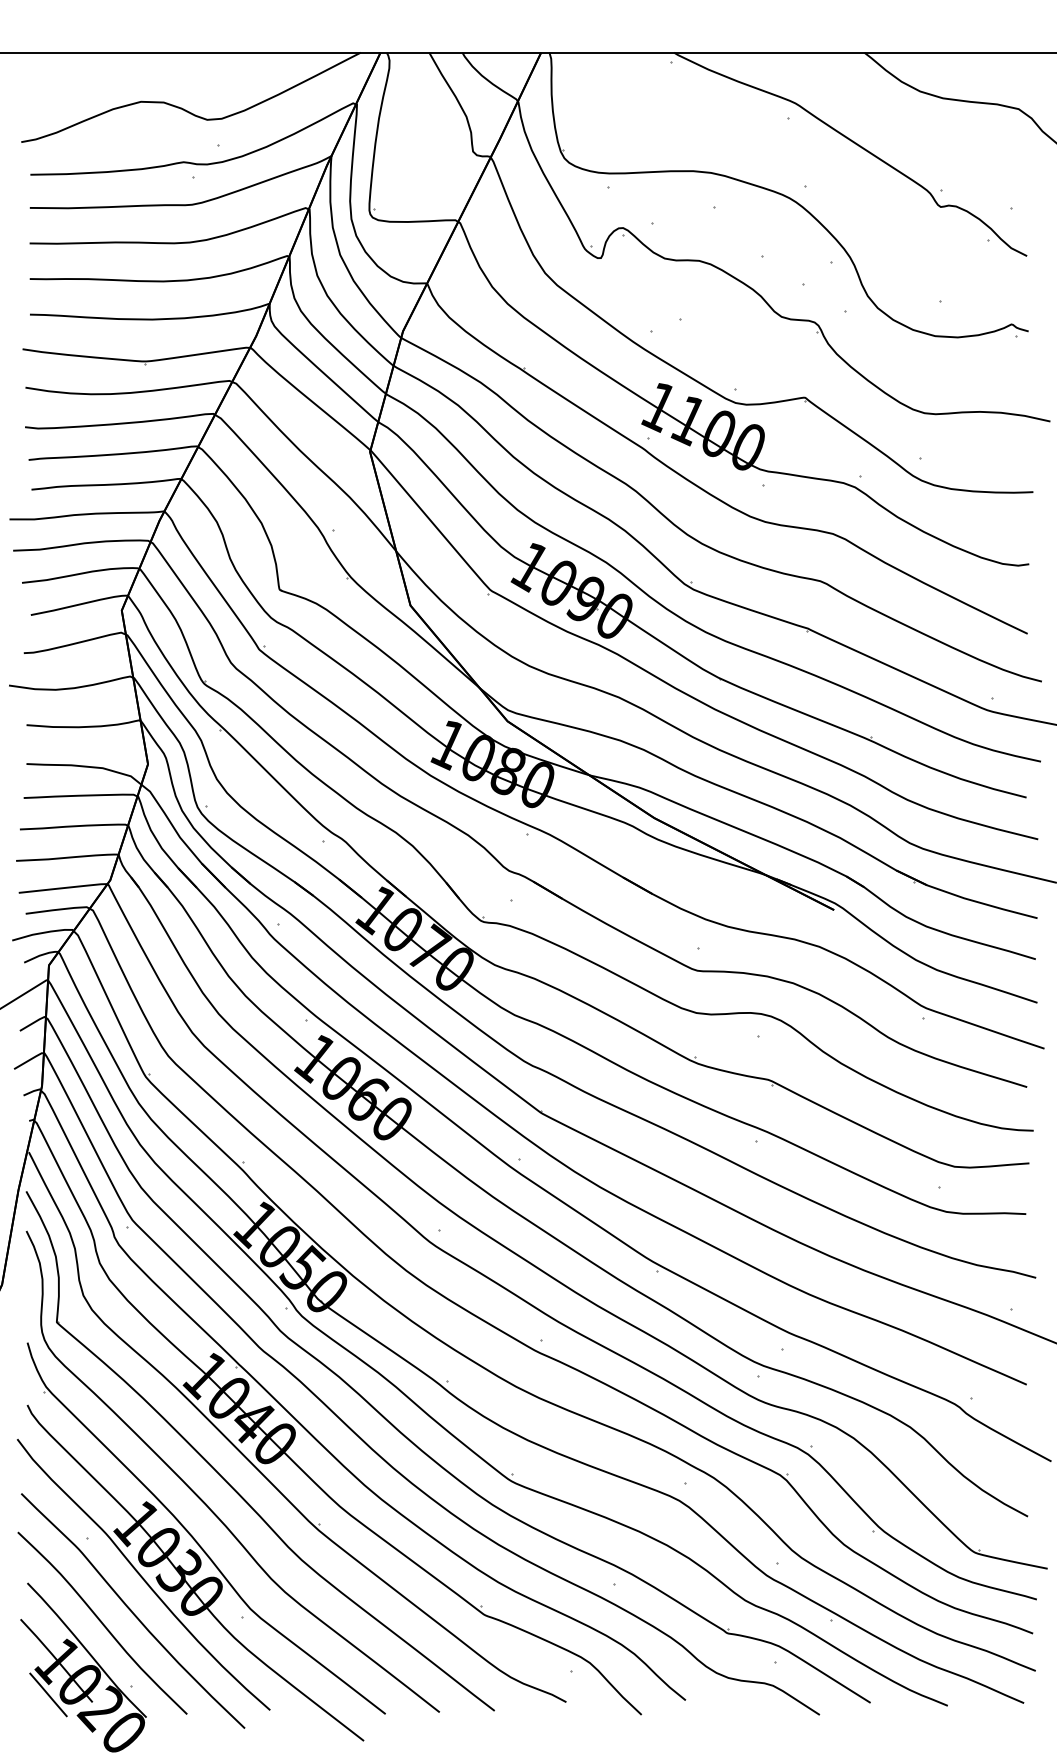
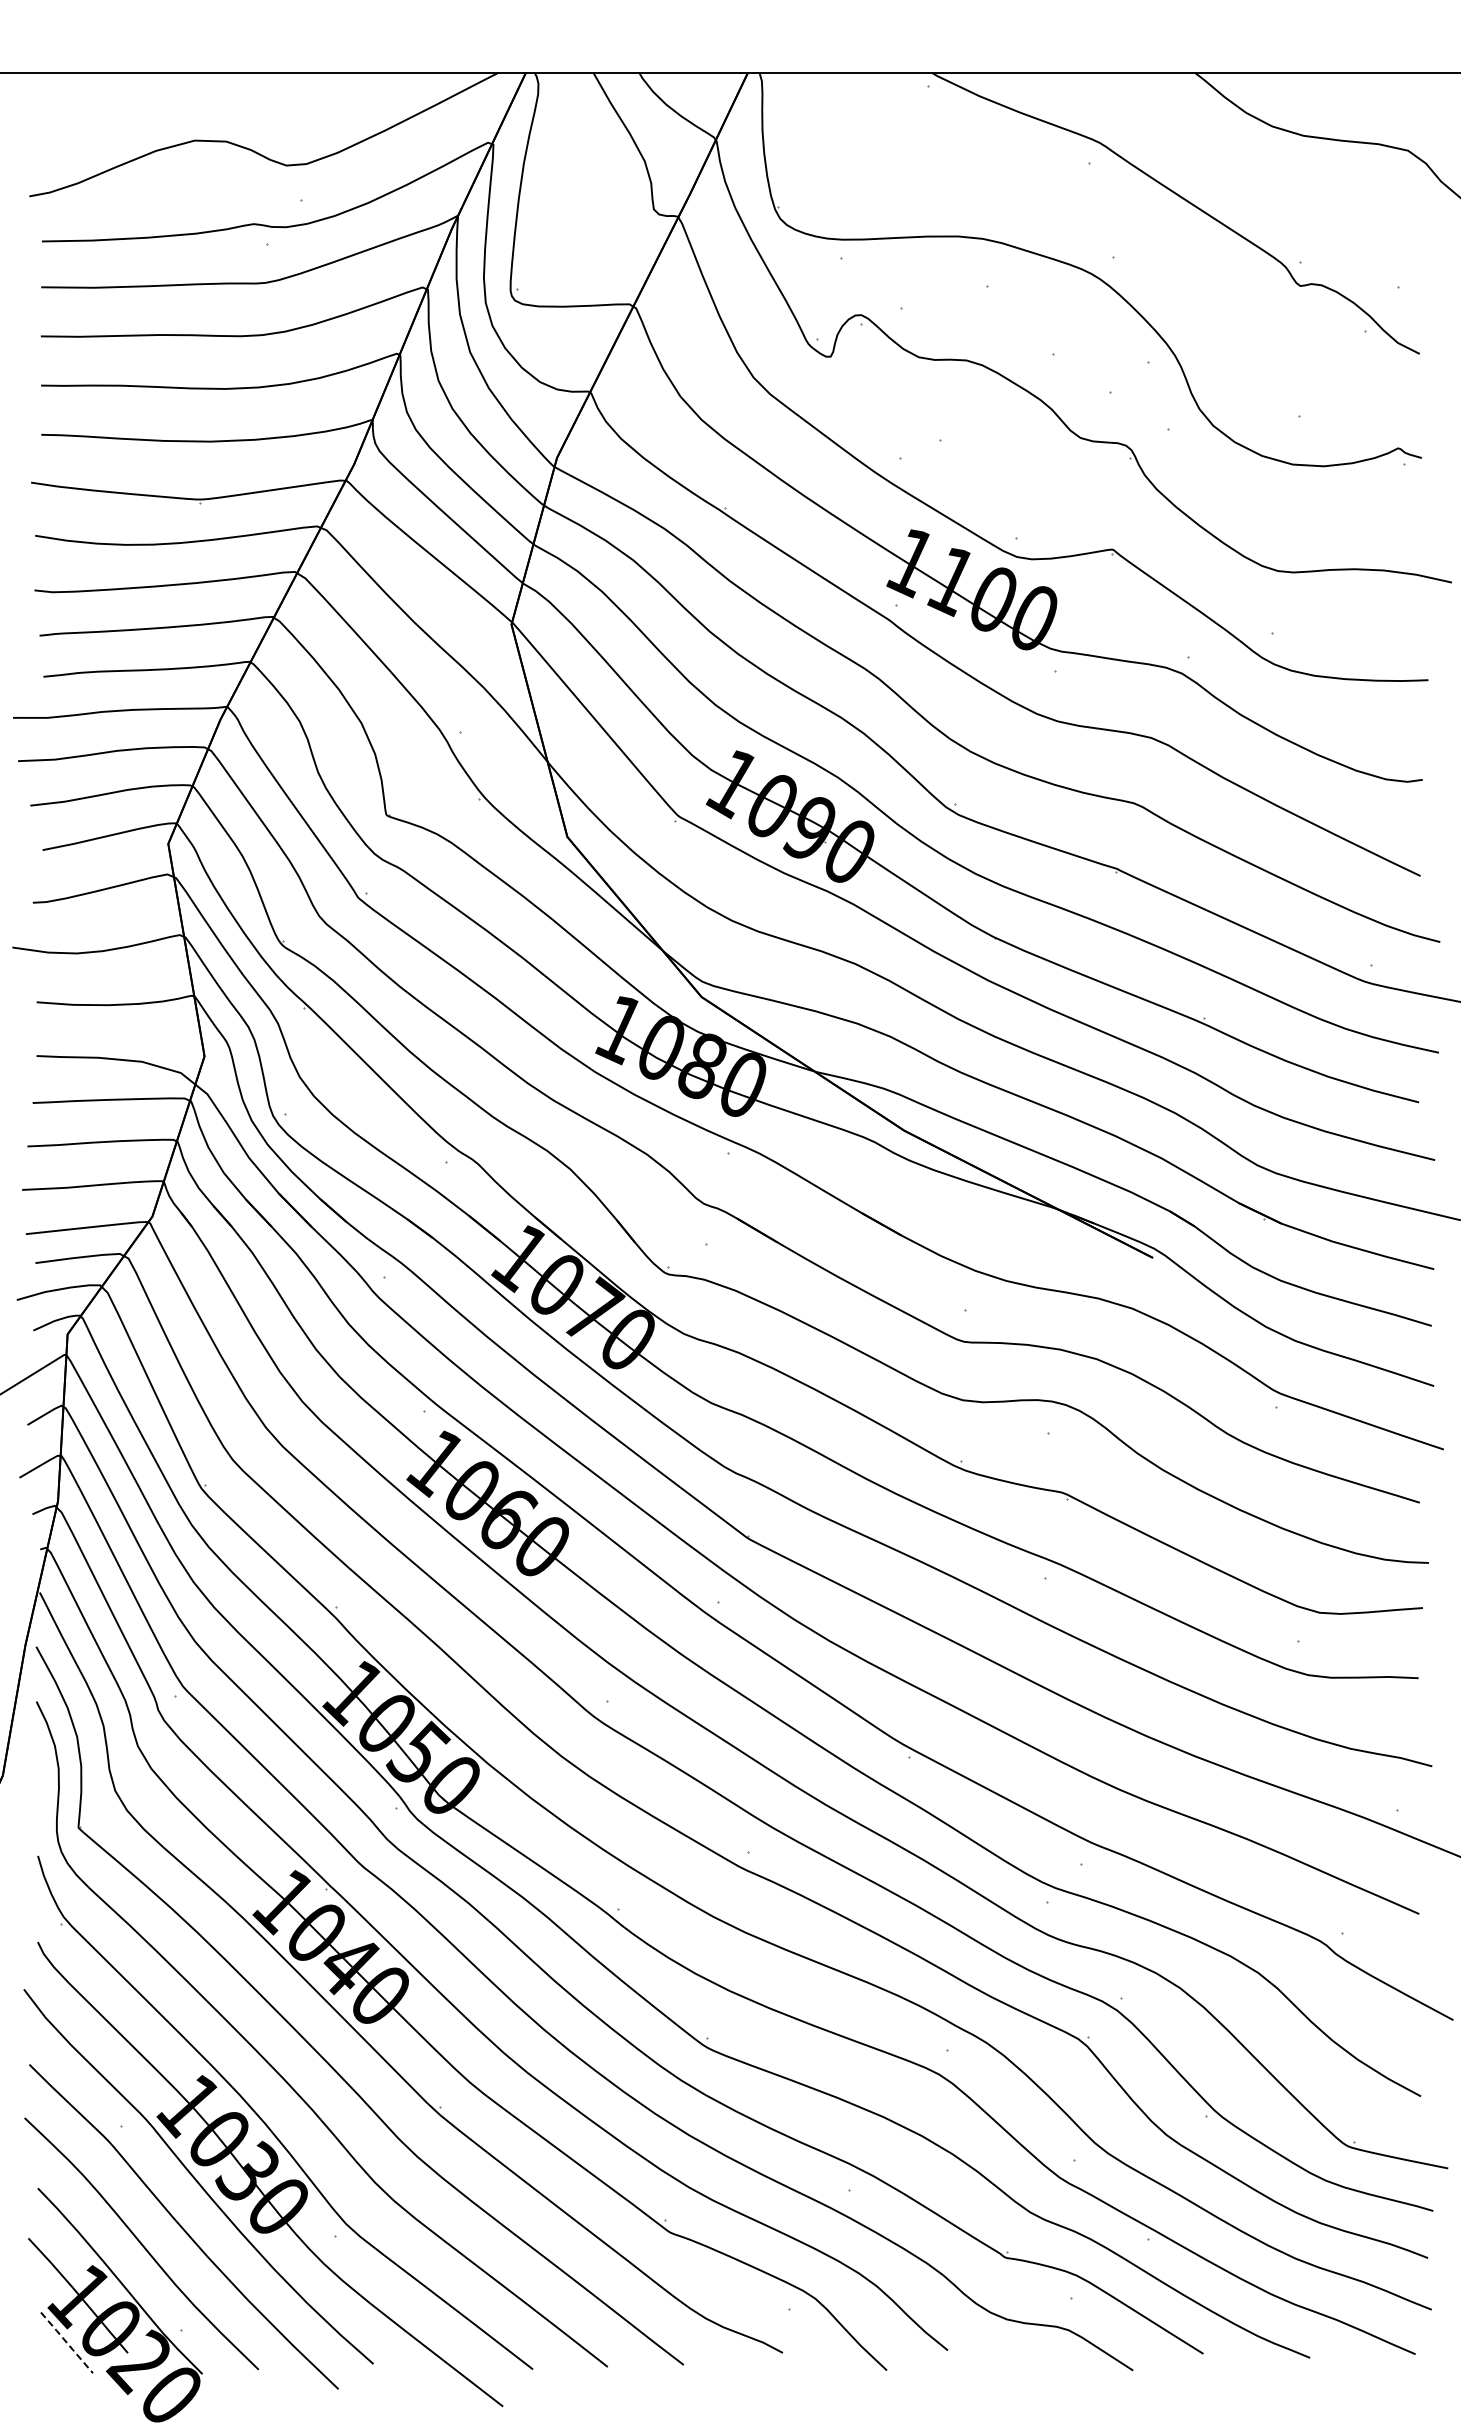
line: (48, 1695) -> (67, 2343), solid -> dashed

